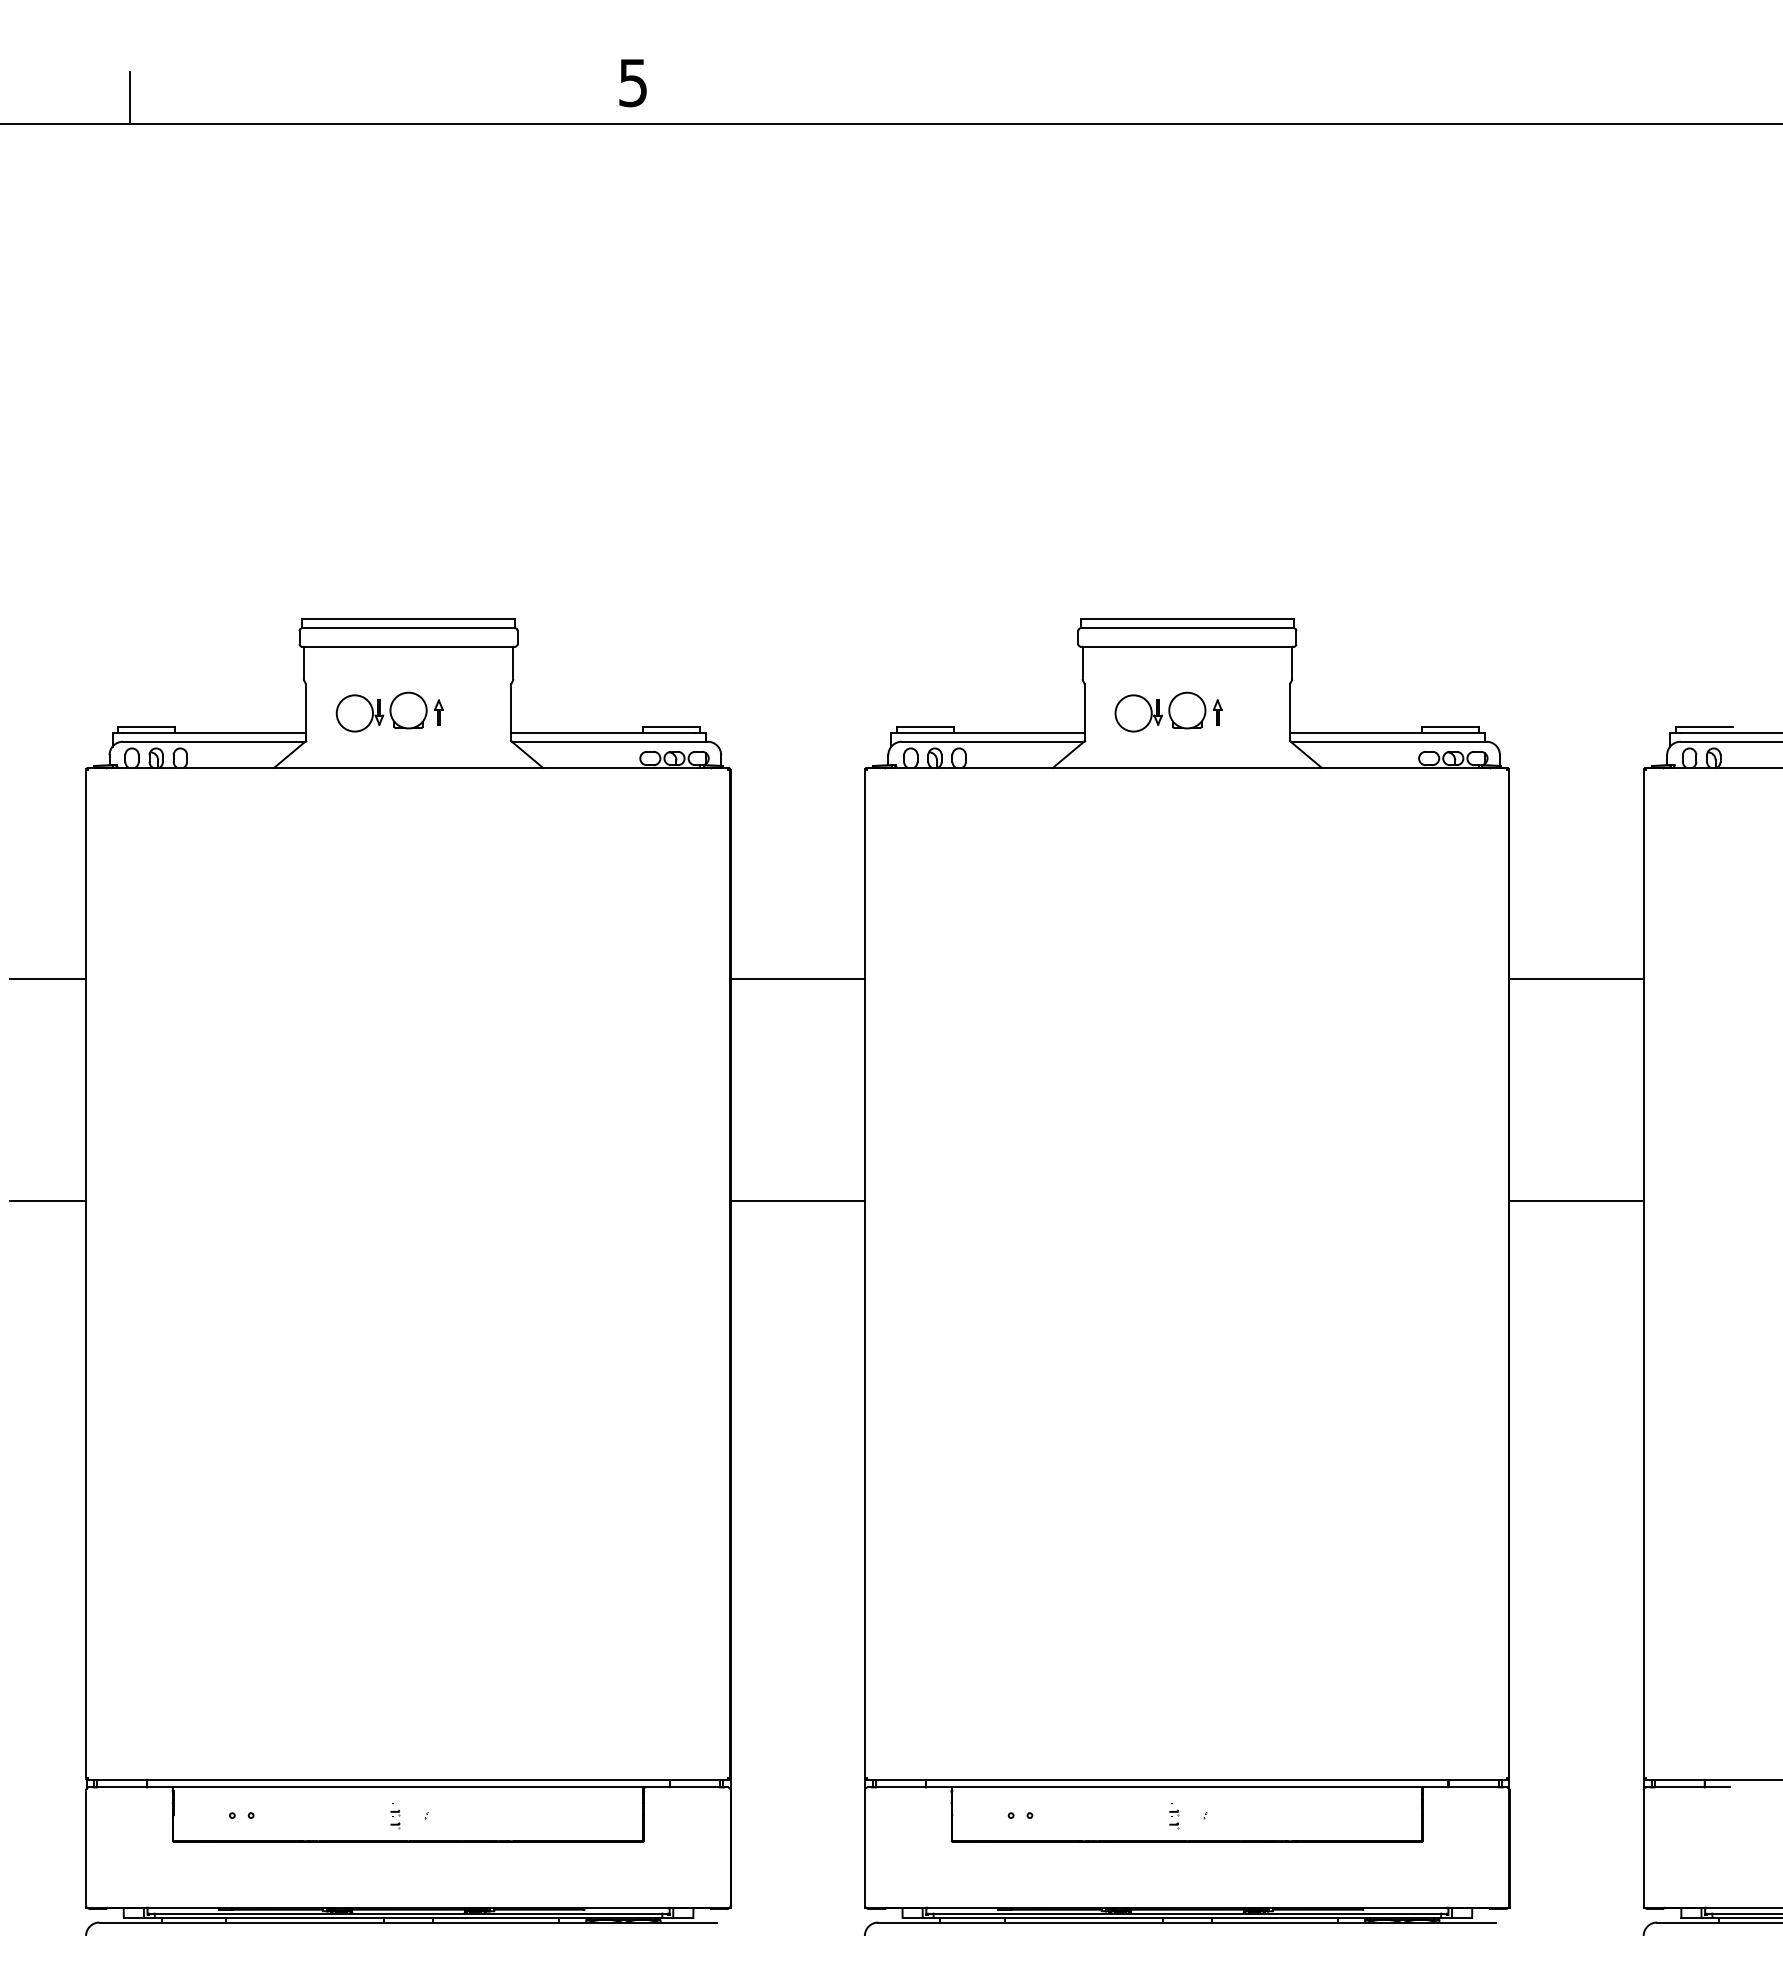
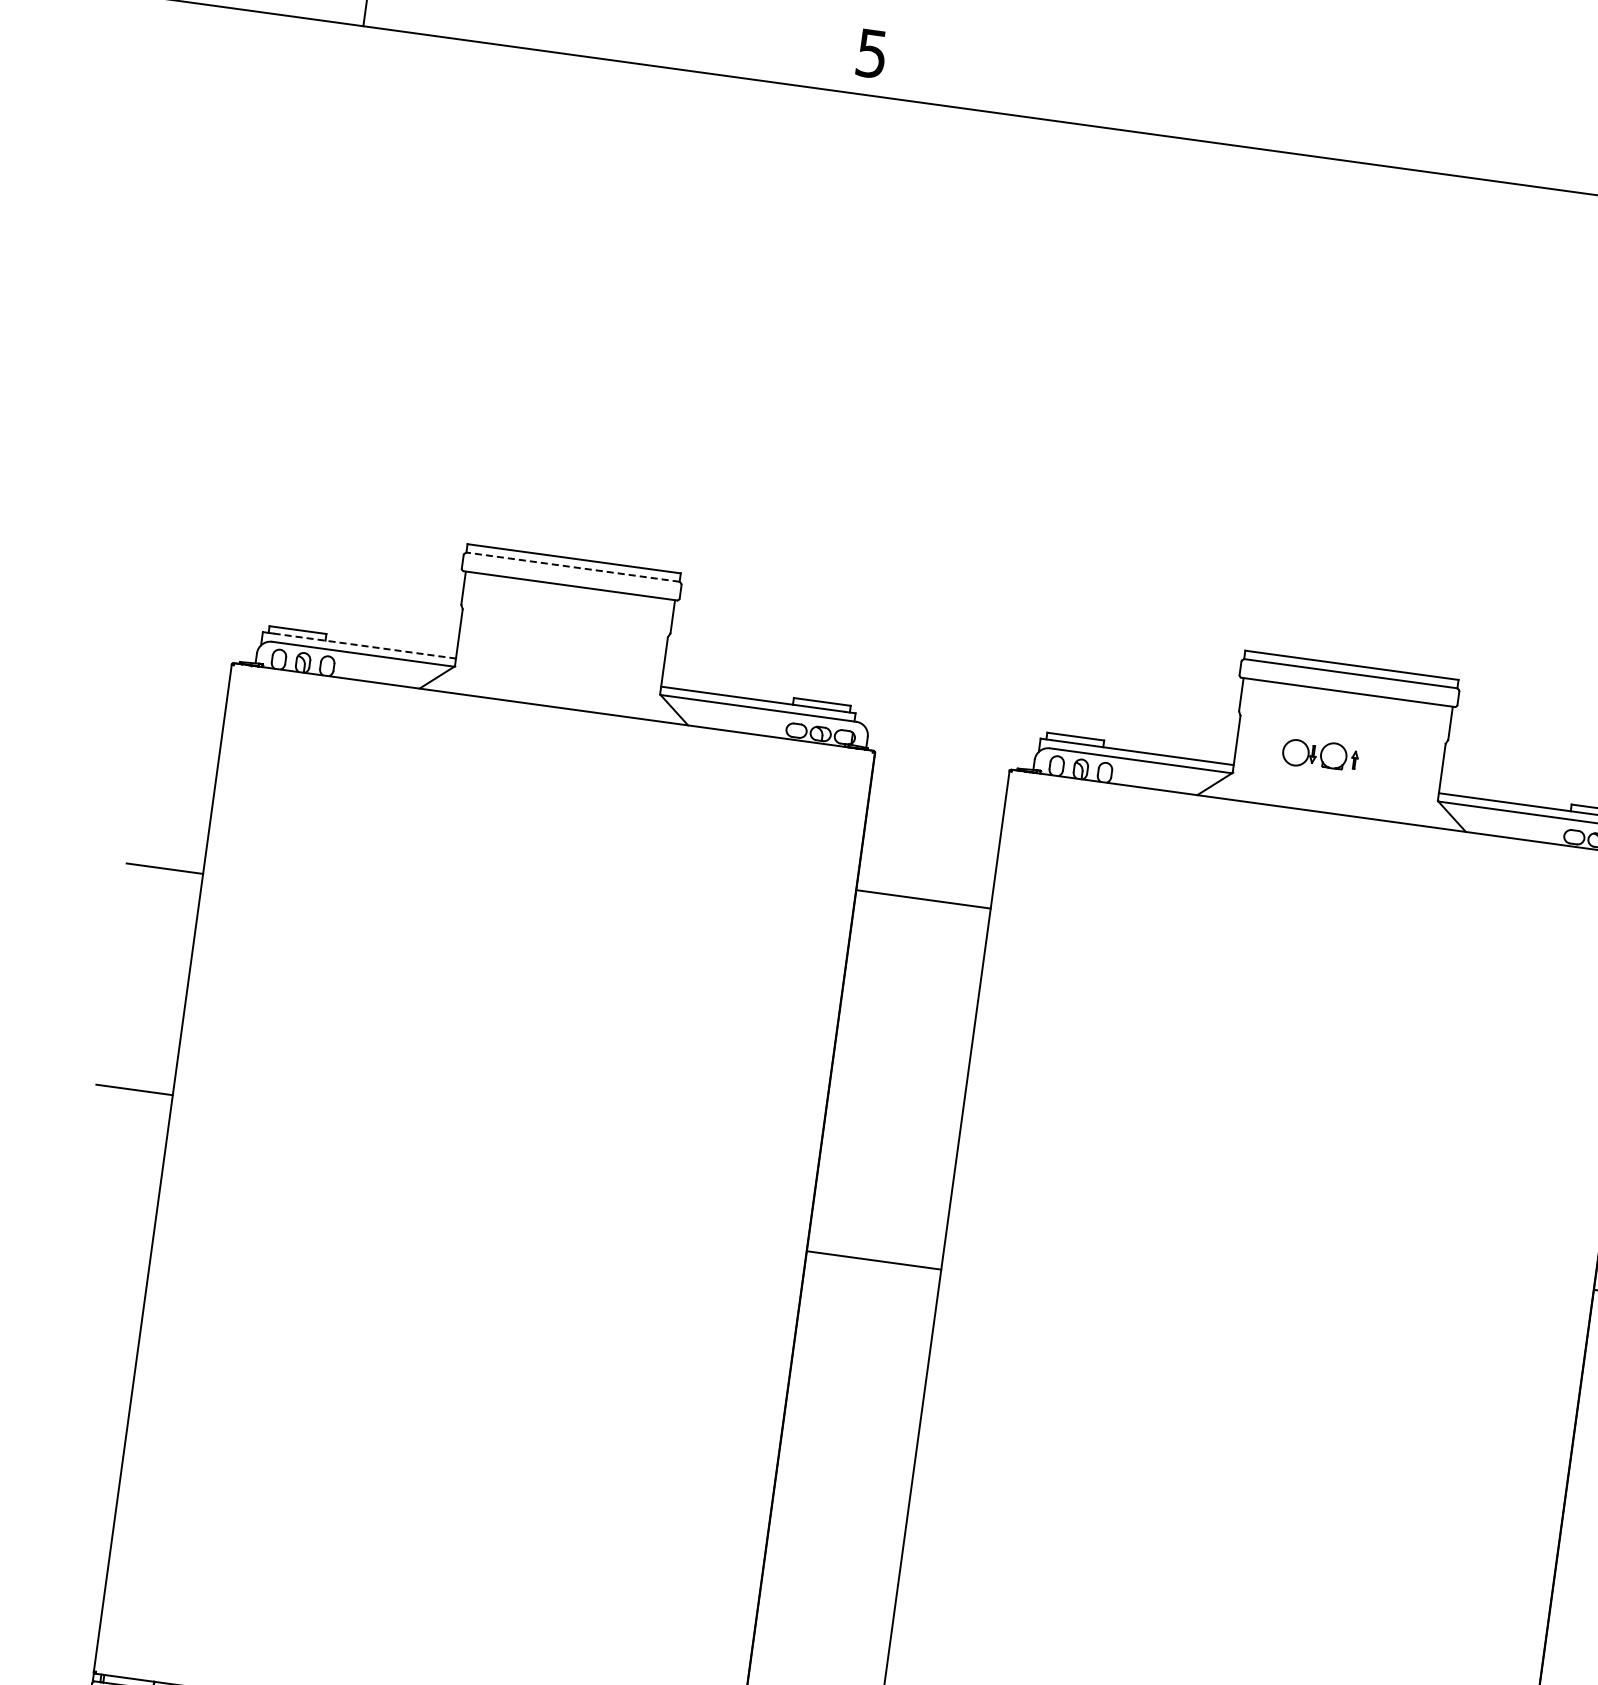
line: (408, 627) -> (572, 566), solid -> dashed
part: (389, 711) -> (542, 648), removed
part: (1168, 711) -> (1320, 754), size x0.7
line: (215, 733) -> (365, 646), solid -> dashed
line: (797, 979) -> (923, 899), moved
line: (797, 1200) -> (873, 1260), moved

